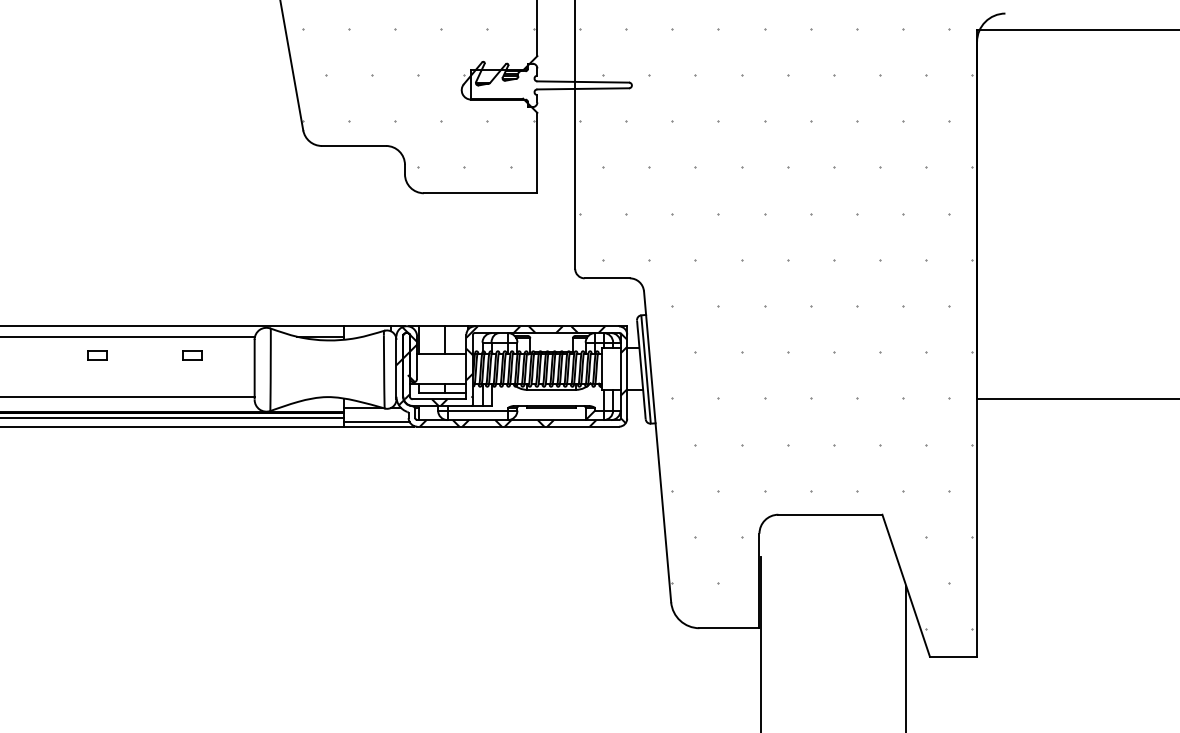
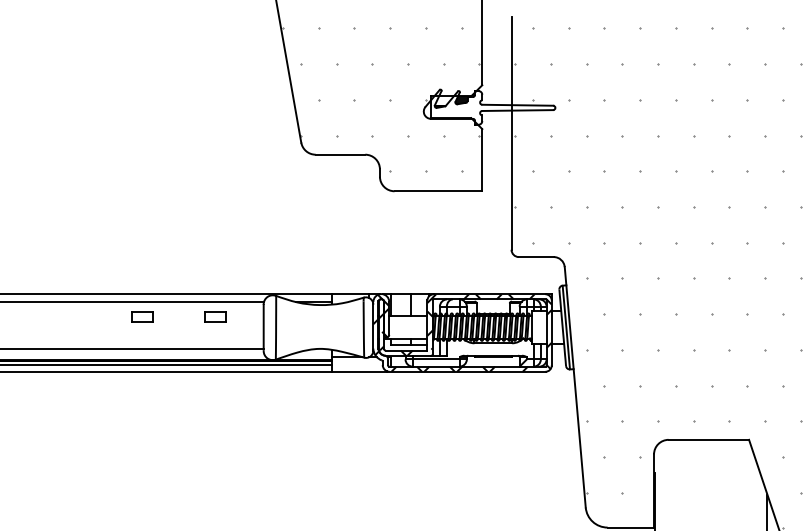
part: (97, 355) -> (142, 316), size x1.4
part: (192, 355) -> (215, 316), size x1.4
line: (376, 421) -> (357, 367), removed

